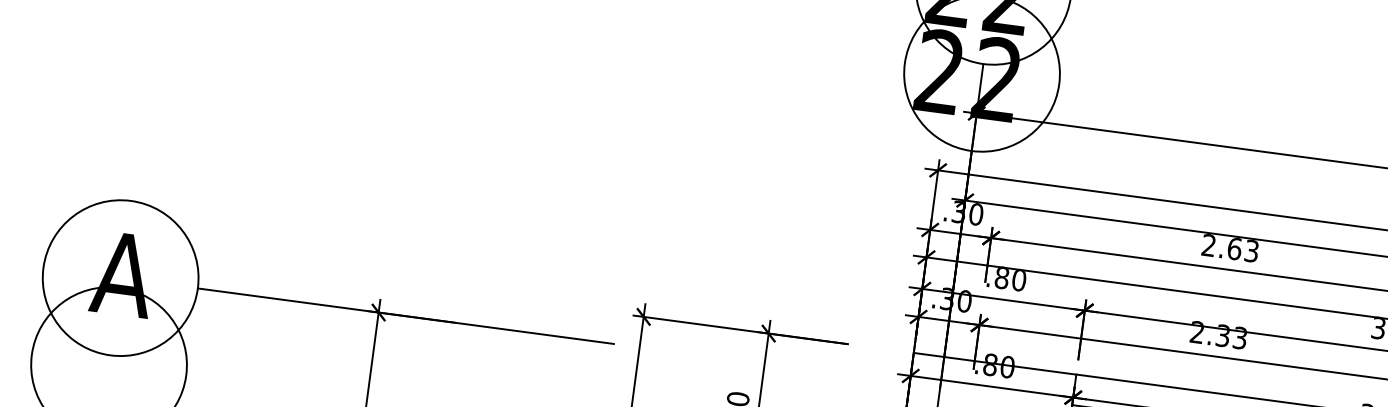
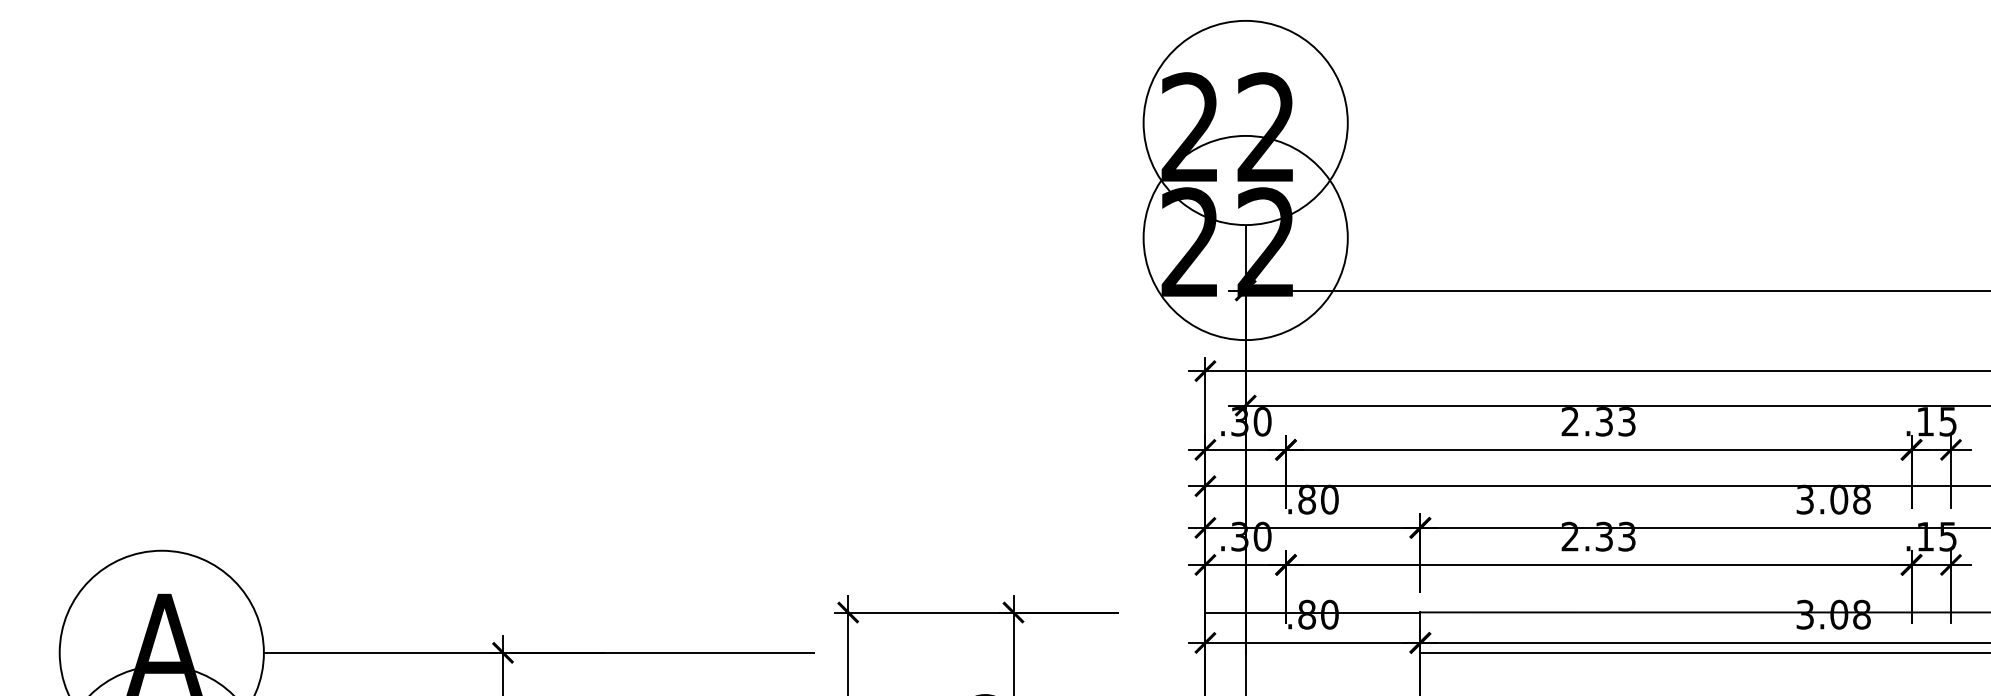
text: (1234, 248) -> (1604, 421), 2.63 -> 2.33

